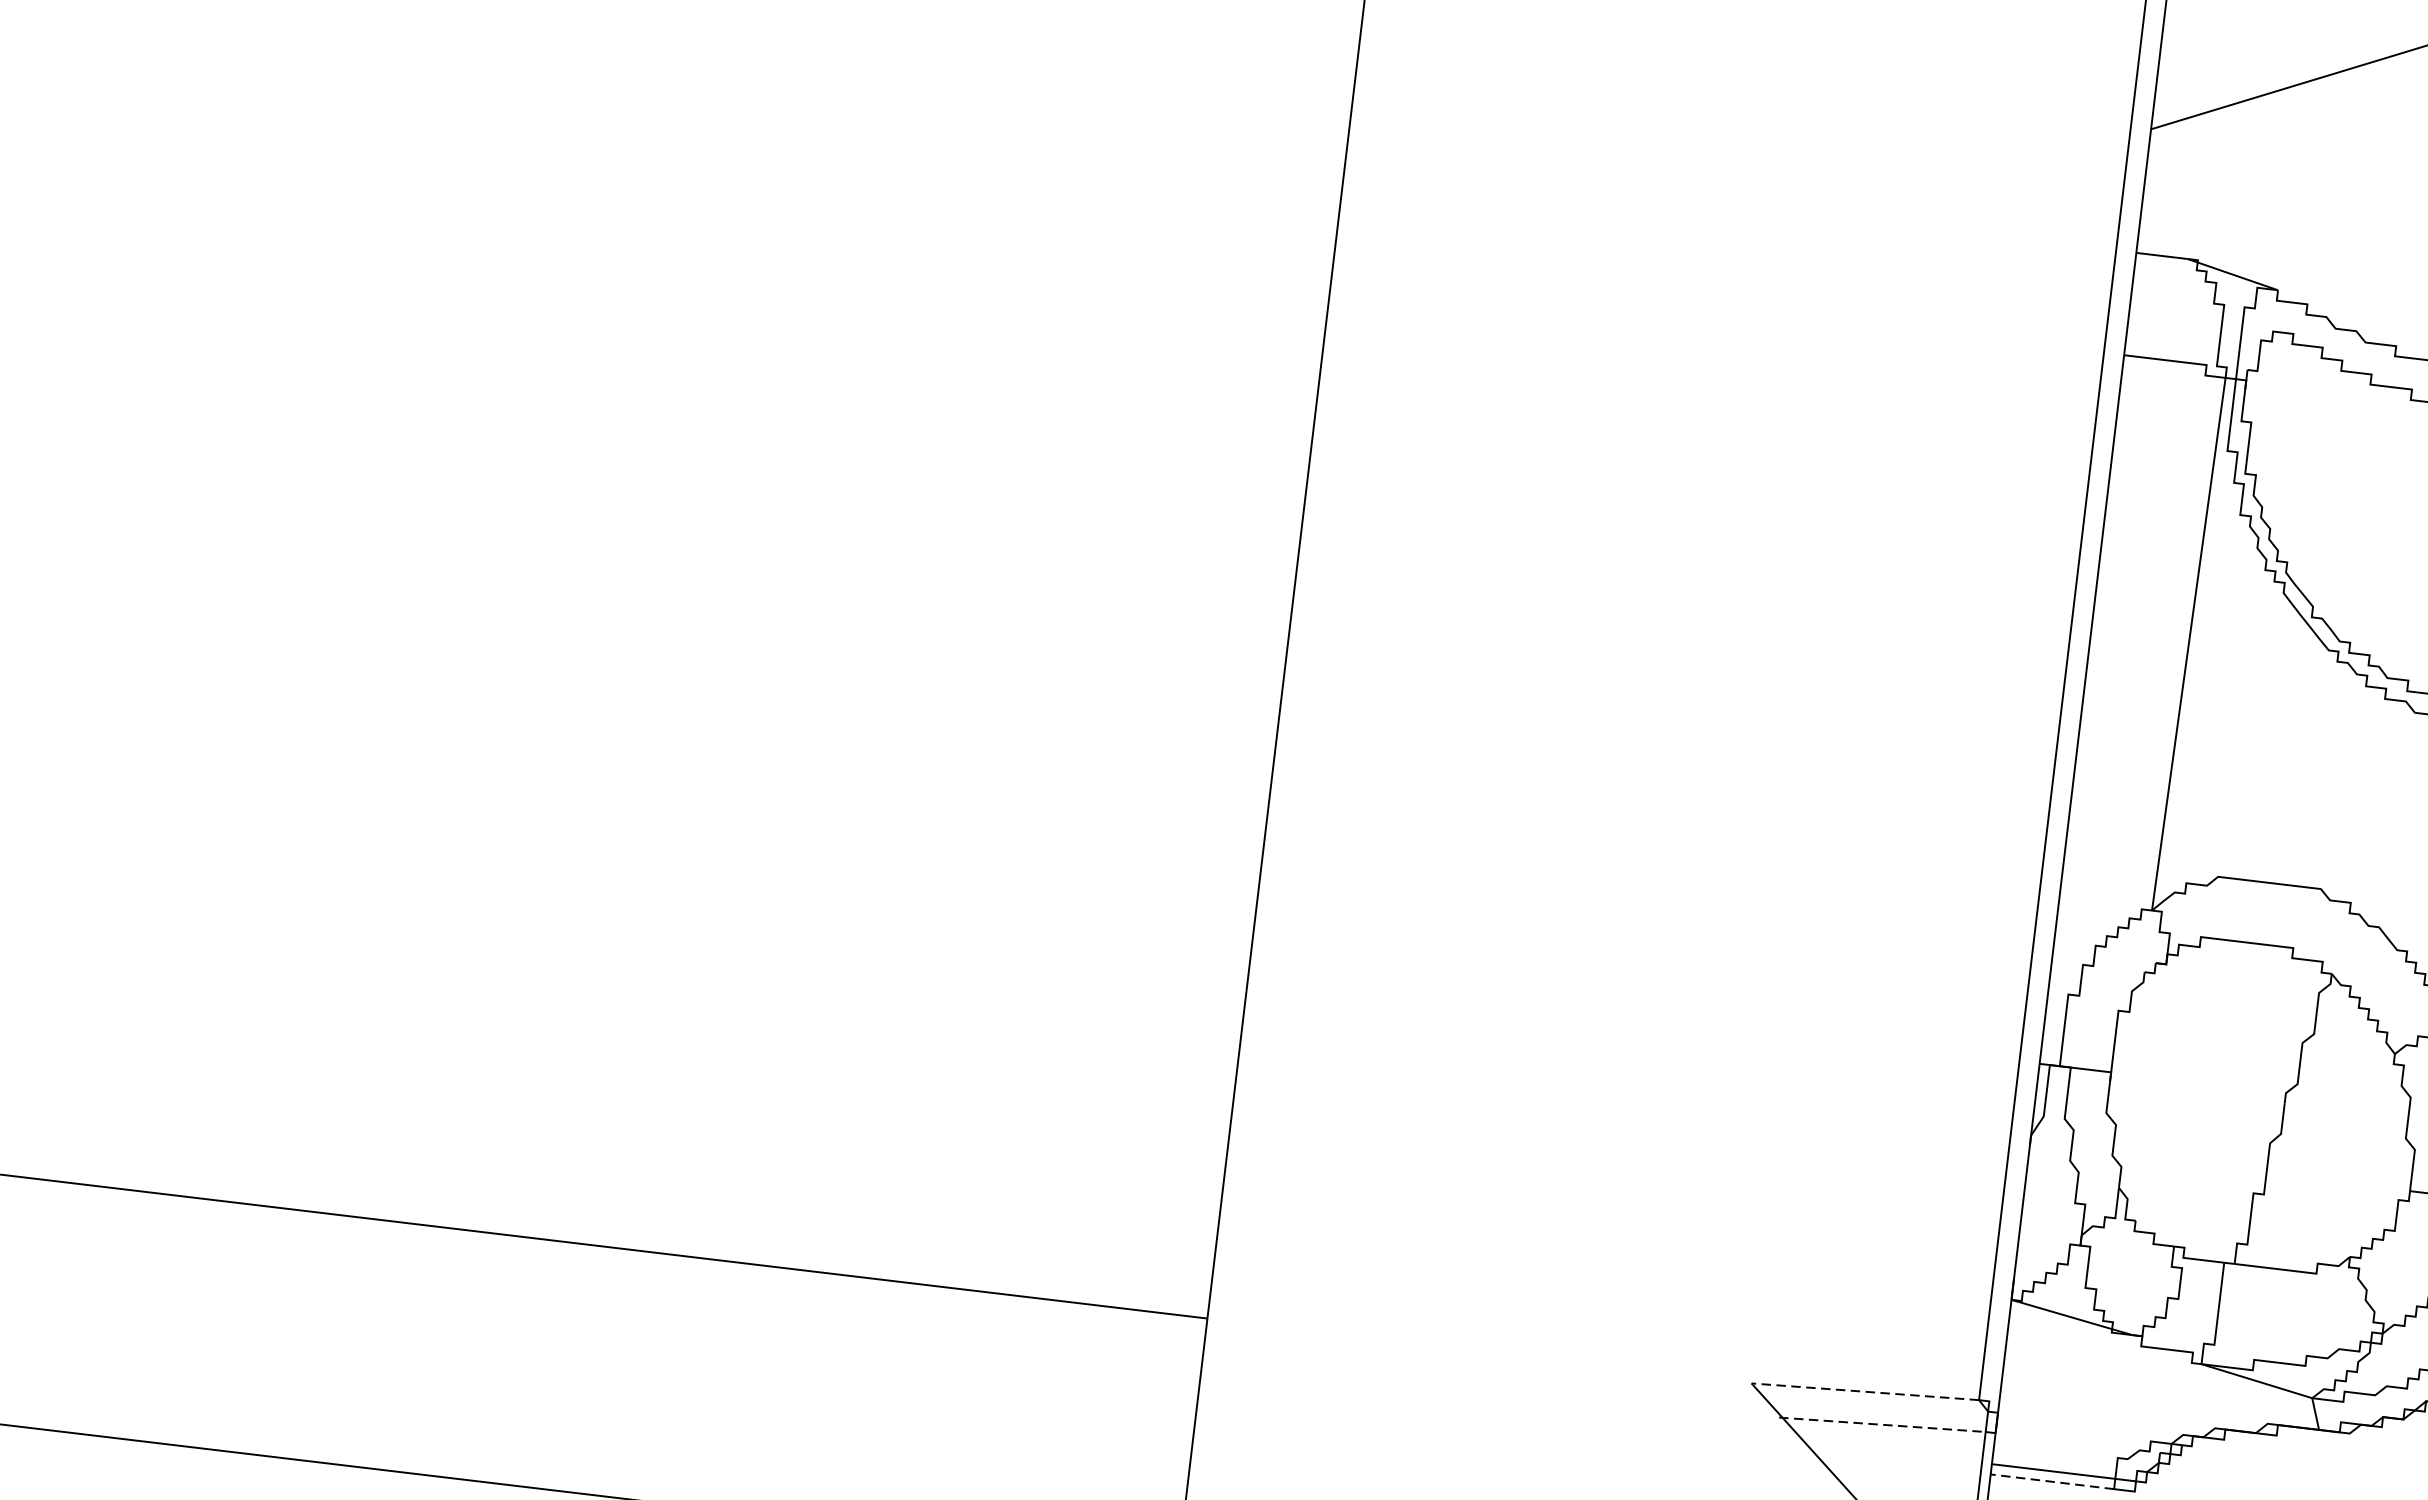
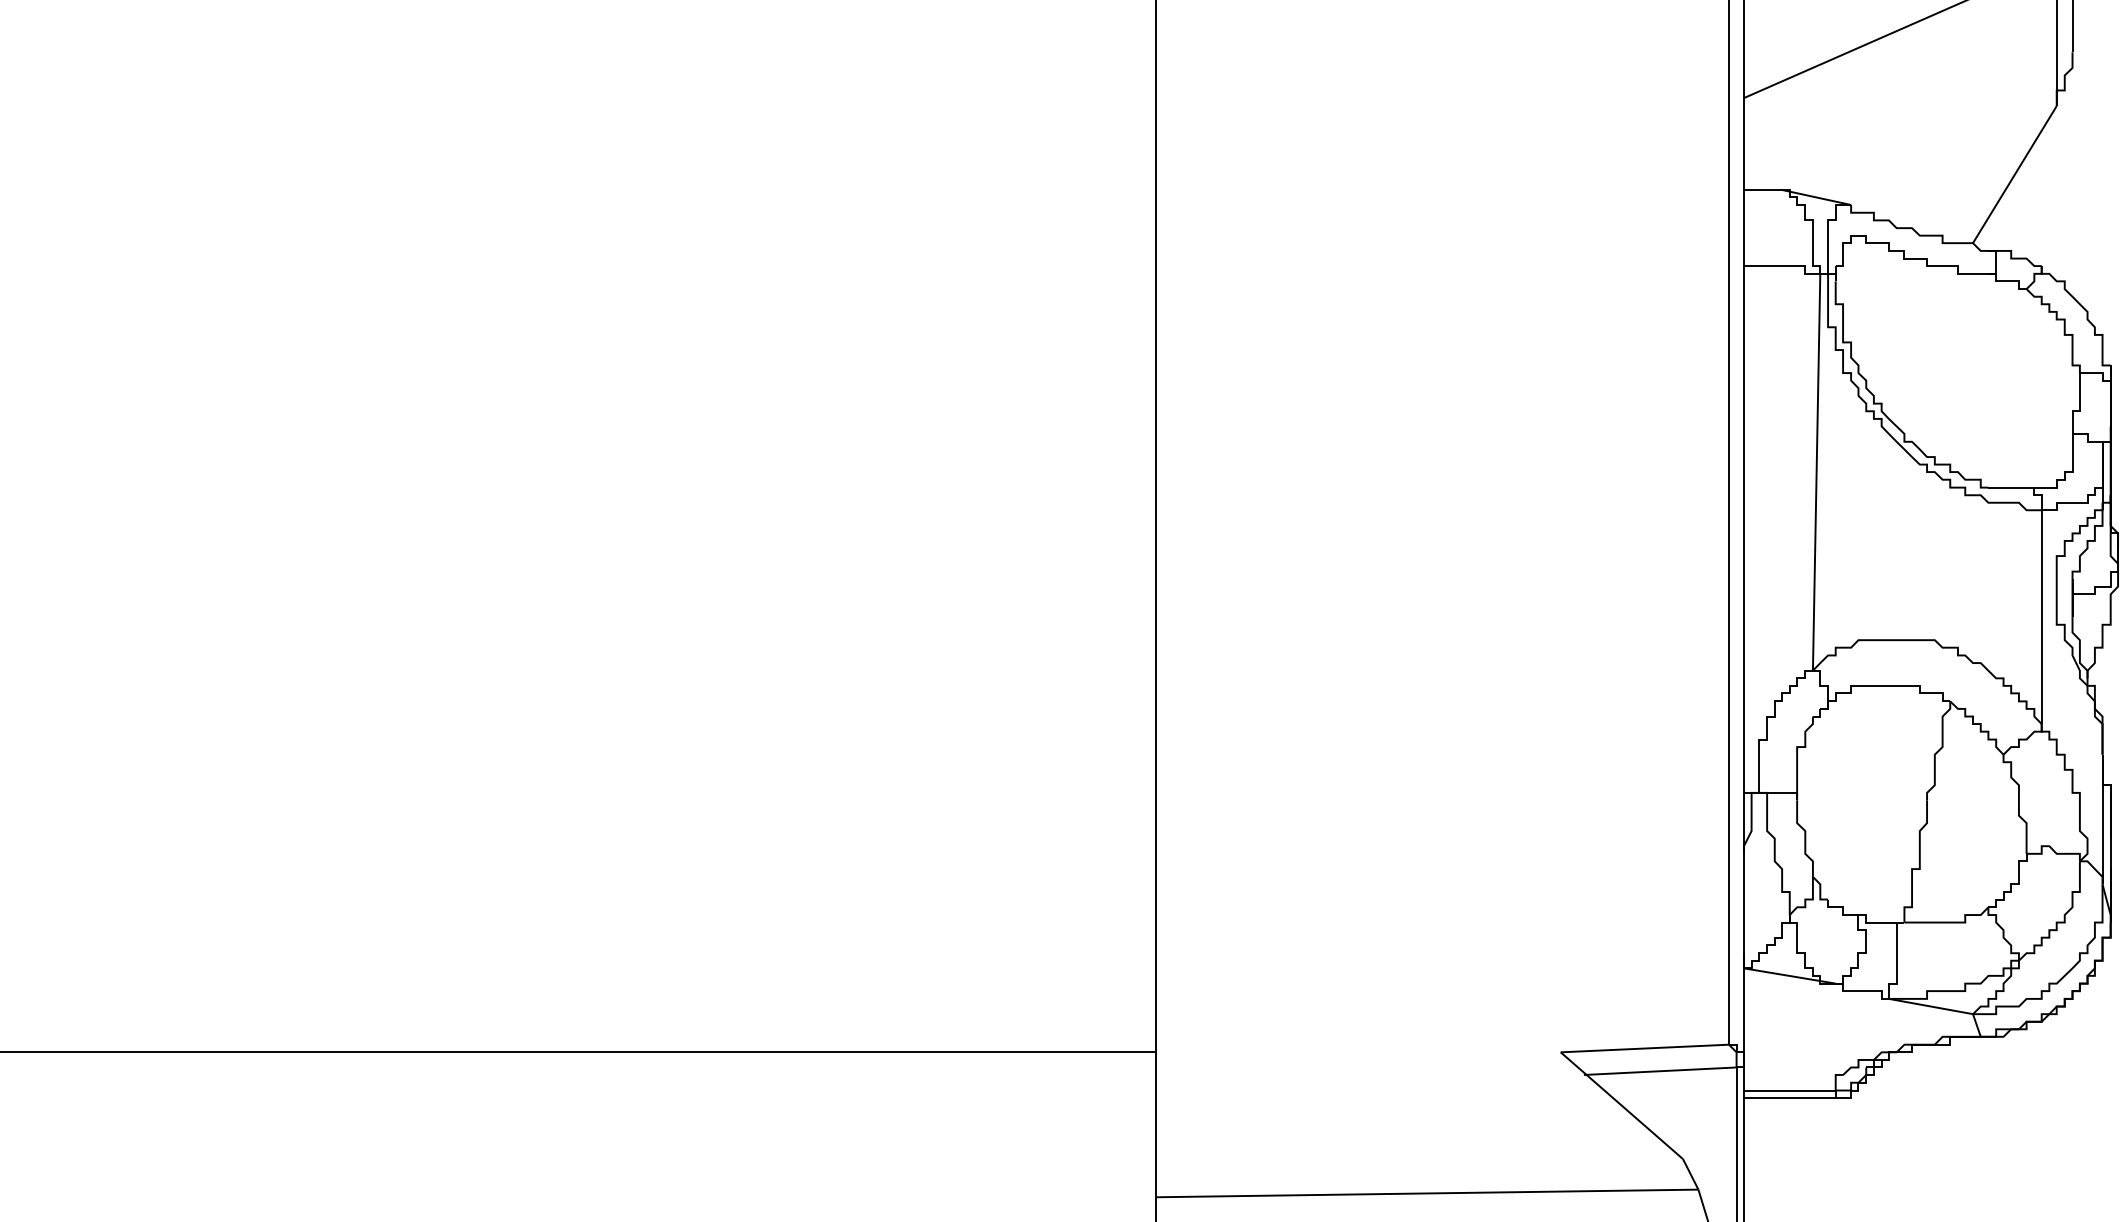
line: (1864, 1391) -> (1644, 1048), dashed -> solid
line: (1882, 1425) -> (1660, 1071), dashed -> solid
line: (2051, 1482) -> (1789, 1098), dashed -> solid

